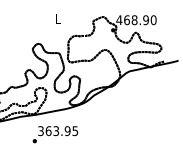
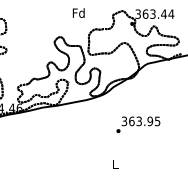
text: (57, 18) -> (78, 12), L -> Fd
text: (136, 19) -> (154, 13), 468.90 -> 363.44
text: (55, 134) -> (138, 124), moved

